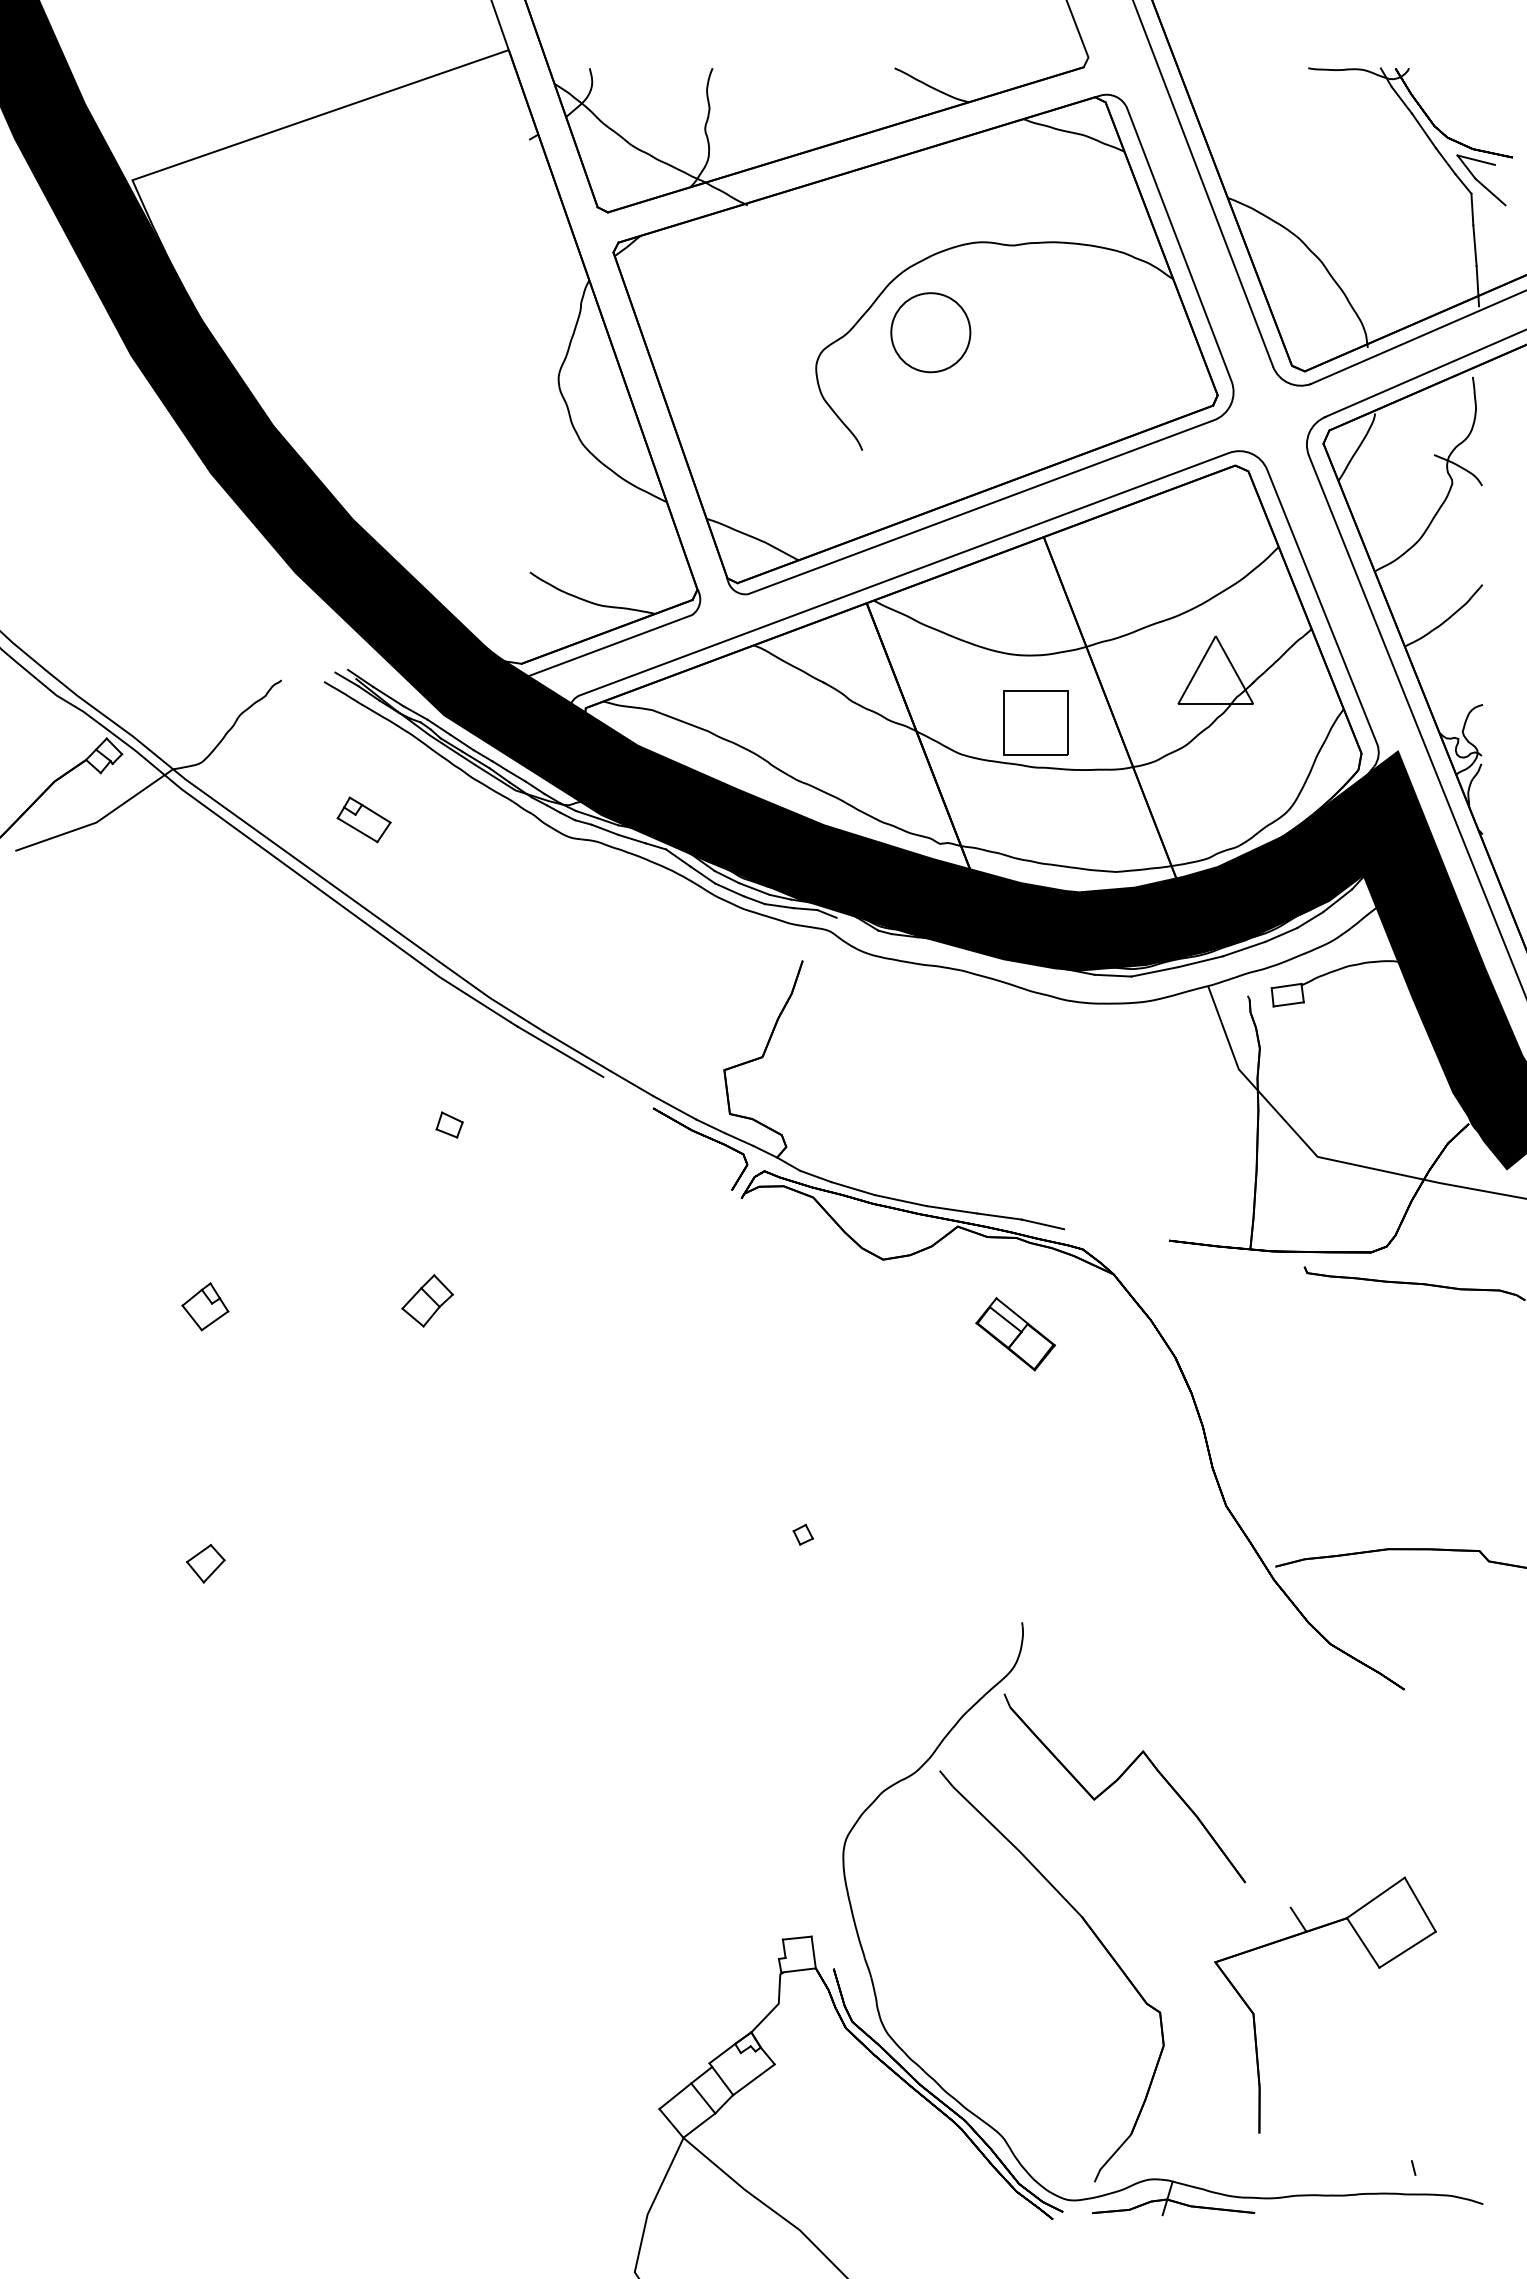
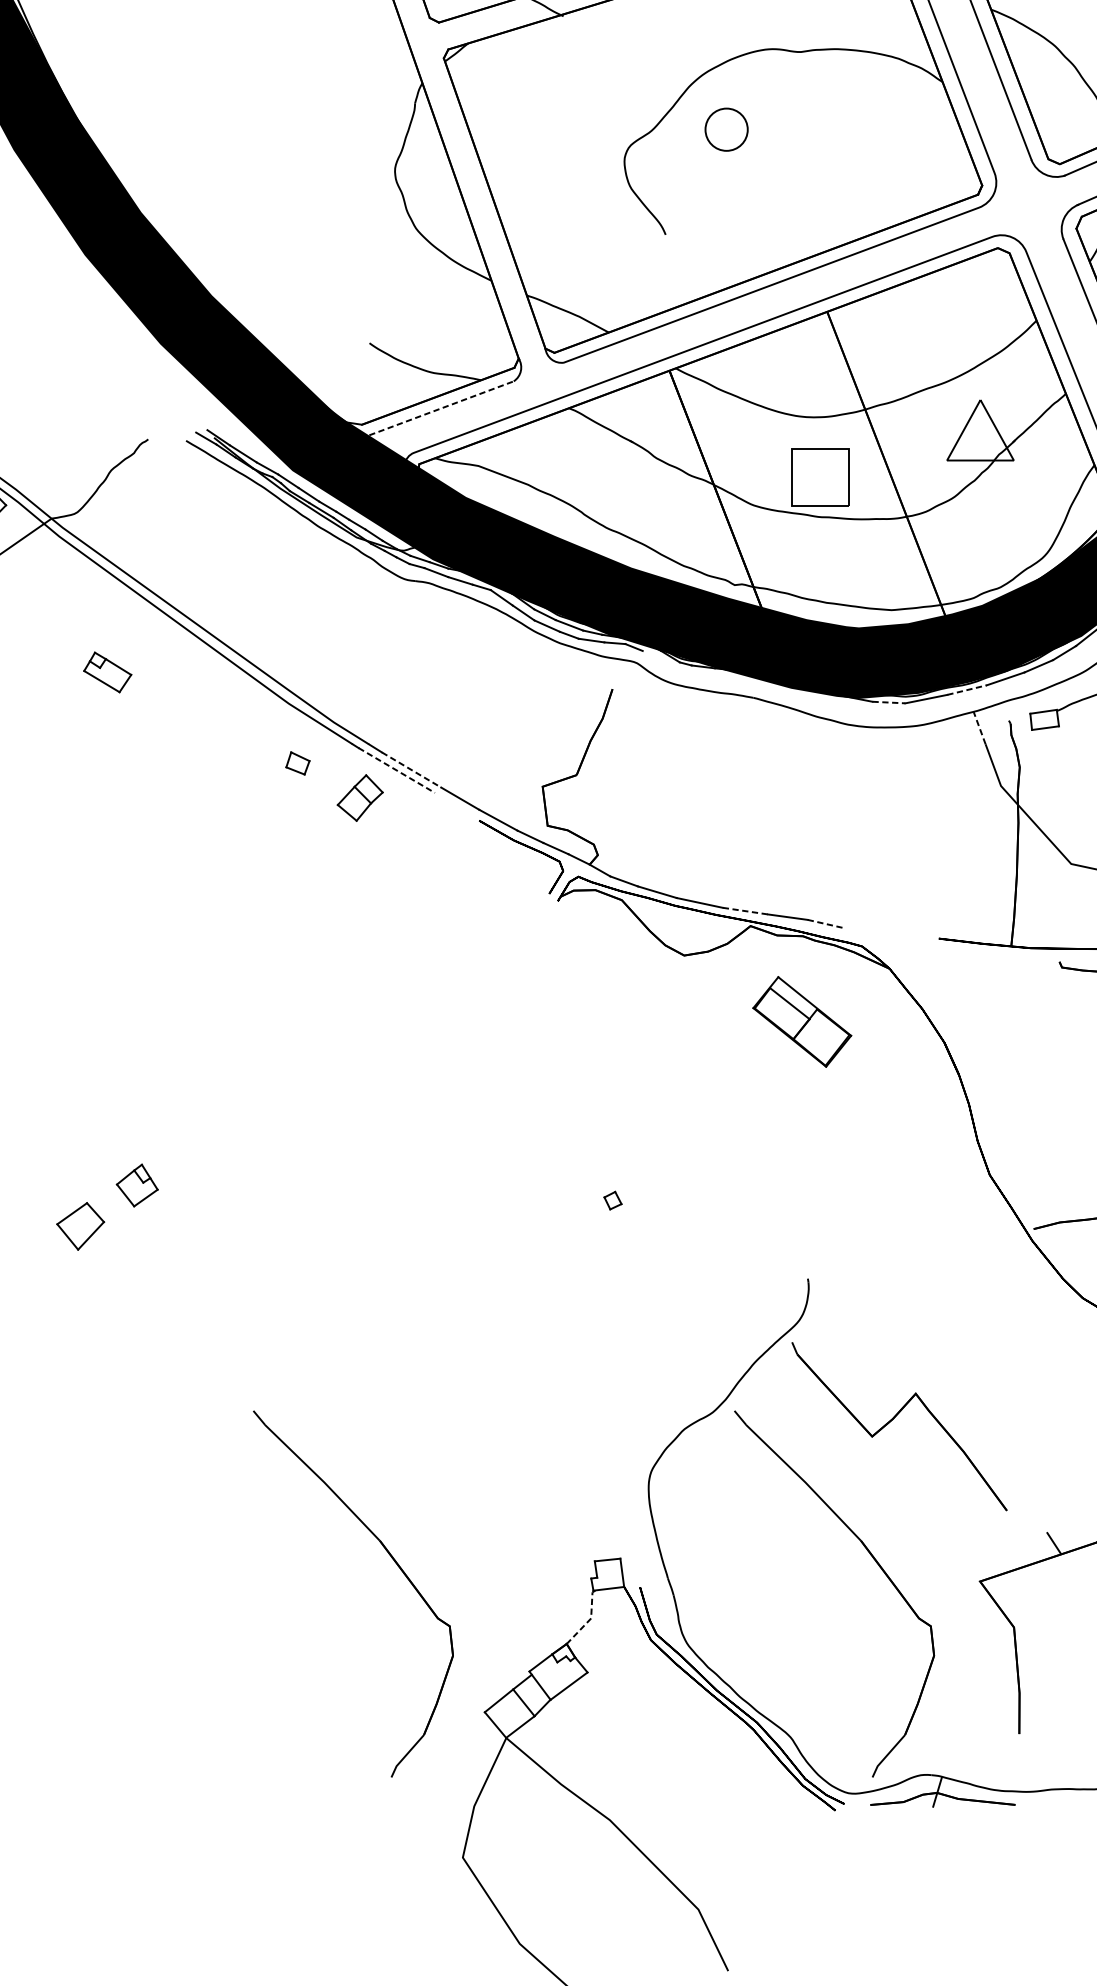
circle: (930, 332) -> (726, 129), size x0.6
line: (610, 645) -> (441, 408), solid -> dashed
part: (363, 819) -> (107, 672), moved
line: (1200, 961) -> (966, 689), solid -> dashed
line: (1113, 975) -> (889, 702), solid -> dashed
line: (1214, 1004) -> (979, 728), solid -> dashed
line: (560, 1051) -> (396, 770), solid -> dashed
line: (577, 1051) -> (411, 770), solid -> dashed
part: (449, 1124) -> (297, 762), moved
line: (951, 1209) -> (745, 910), solid -> dashed
line: (1042, 1224) -> (826, 924), solid -> dashed
part: (427, 1300) -> (360, 797), moved
part: (205, 1306) -> (137, 1185), moved
part: (1015, 1334) -> (802, 1022), size x1.4
part: (205, 1563) -> (80, 1226), size x1.4
part: (559, 1942) -> (395, 1563), added
line: (777, 2005) -> (590, 1620), solid -> dashed

